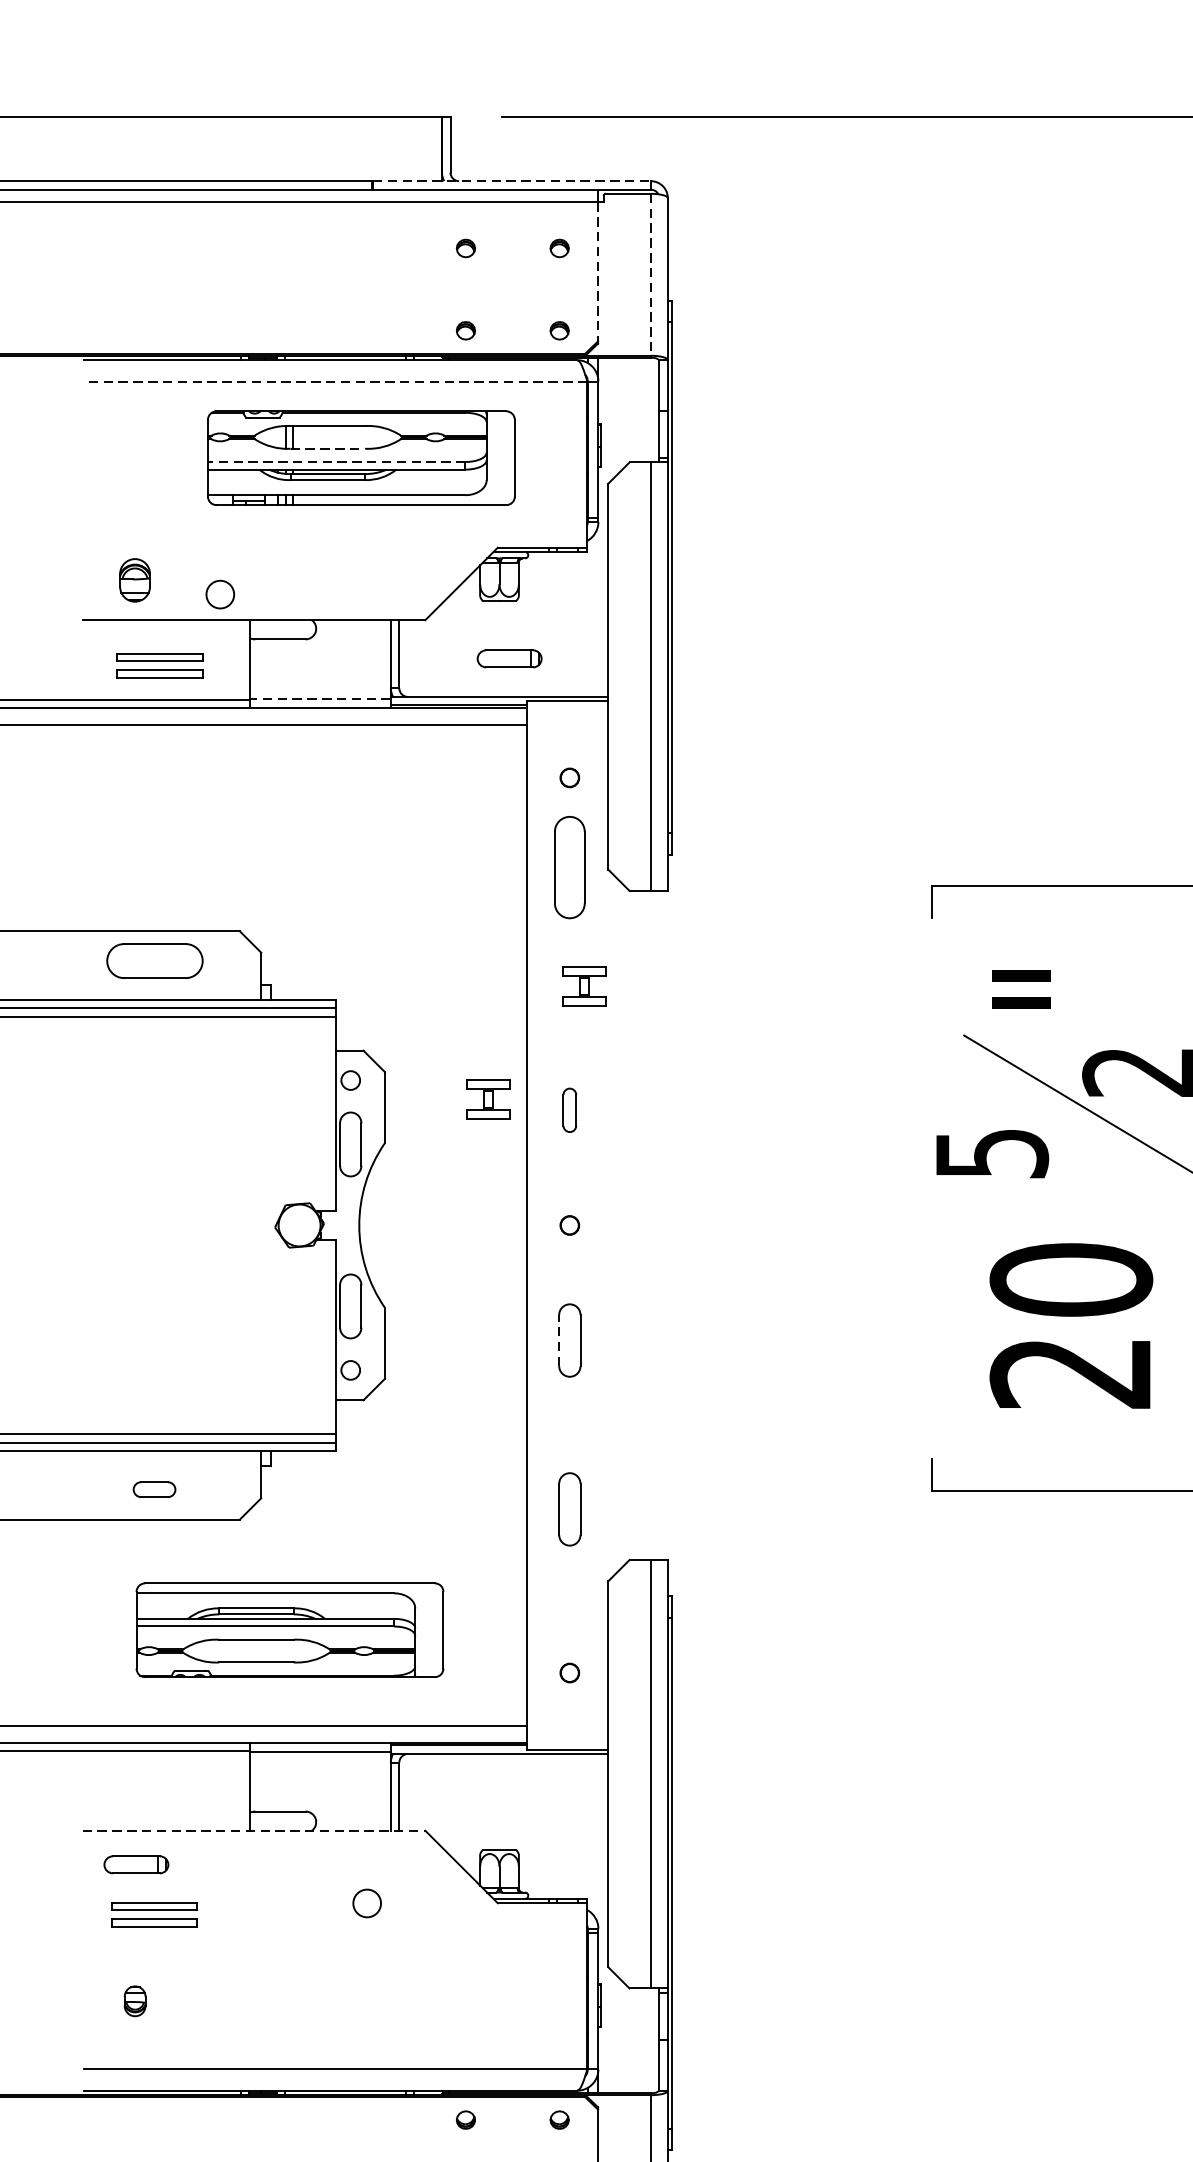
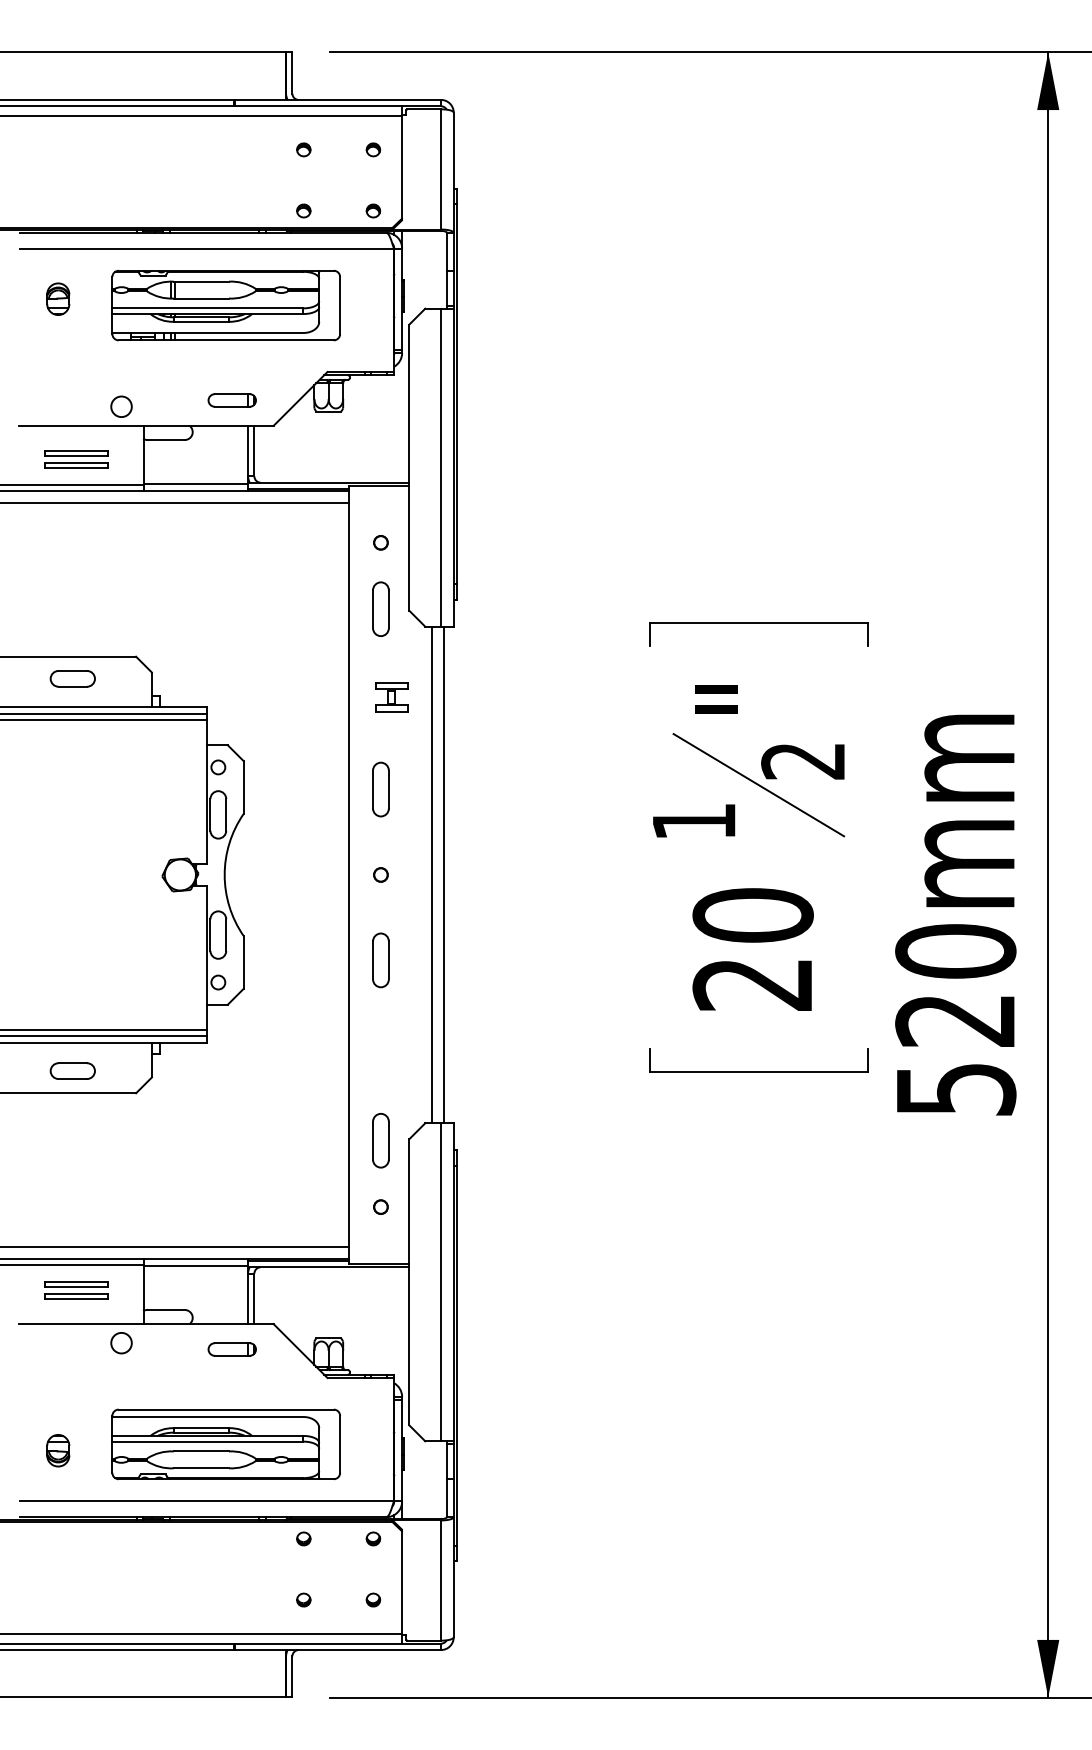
line: (512, 180) -> (338, 99), dashed -> solid
line: (597, 272) -> (401, 167), dashed -> solid
line: (651, 274) -> (441, 169), dashed -> solid
line: (336, 381) -> (207, 248), dashed -> solid
line: (328, 448) -> (201, 298), dashed -> solid
line: (336, 462) -> (207, 308), dashed -> solid
part: (135, 579) -> (58, 298), moved
part: (508, 658) -> (231, 400), moved
line: (319, 699) -> (195, 484), dashed -> solid
part: (569, 866) -> (380, 608), size x0.71
part: (154, 960) -> (72, 678), size x0.62
part: (488, 1099) -> (320, 781), removed
part: (569, 1110) -> (380, 789), size x1.67
text: (992, 1153) -> (694, 821), 5 -> 1
line: (637, 1224) -> (431, 874), added
line: (655, 1224) -> (444, 874), added
line: (559, 1340) -> (373, 960), dashed -> solid
part: (154, 1488) -> (72, 1070), size x1.43
part: (569, 1509) -> (380, 1140), moved
part: (288, 1630) -> (225, 1444), moved
line: (255, 1831) -> (147, 1324), dashed -> solid
part: (135, 1864) -> (231, 1349), moved
circle: (367, 1903) -> (121, 1343), moved
part: (154, 1914) -> (76, 1290), moved
part: (135, 2000) -> (58, 1450), size x1.43

